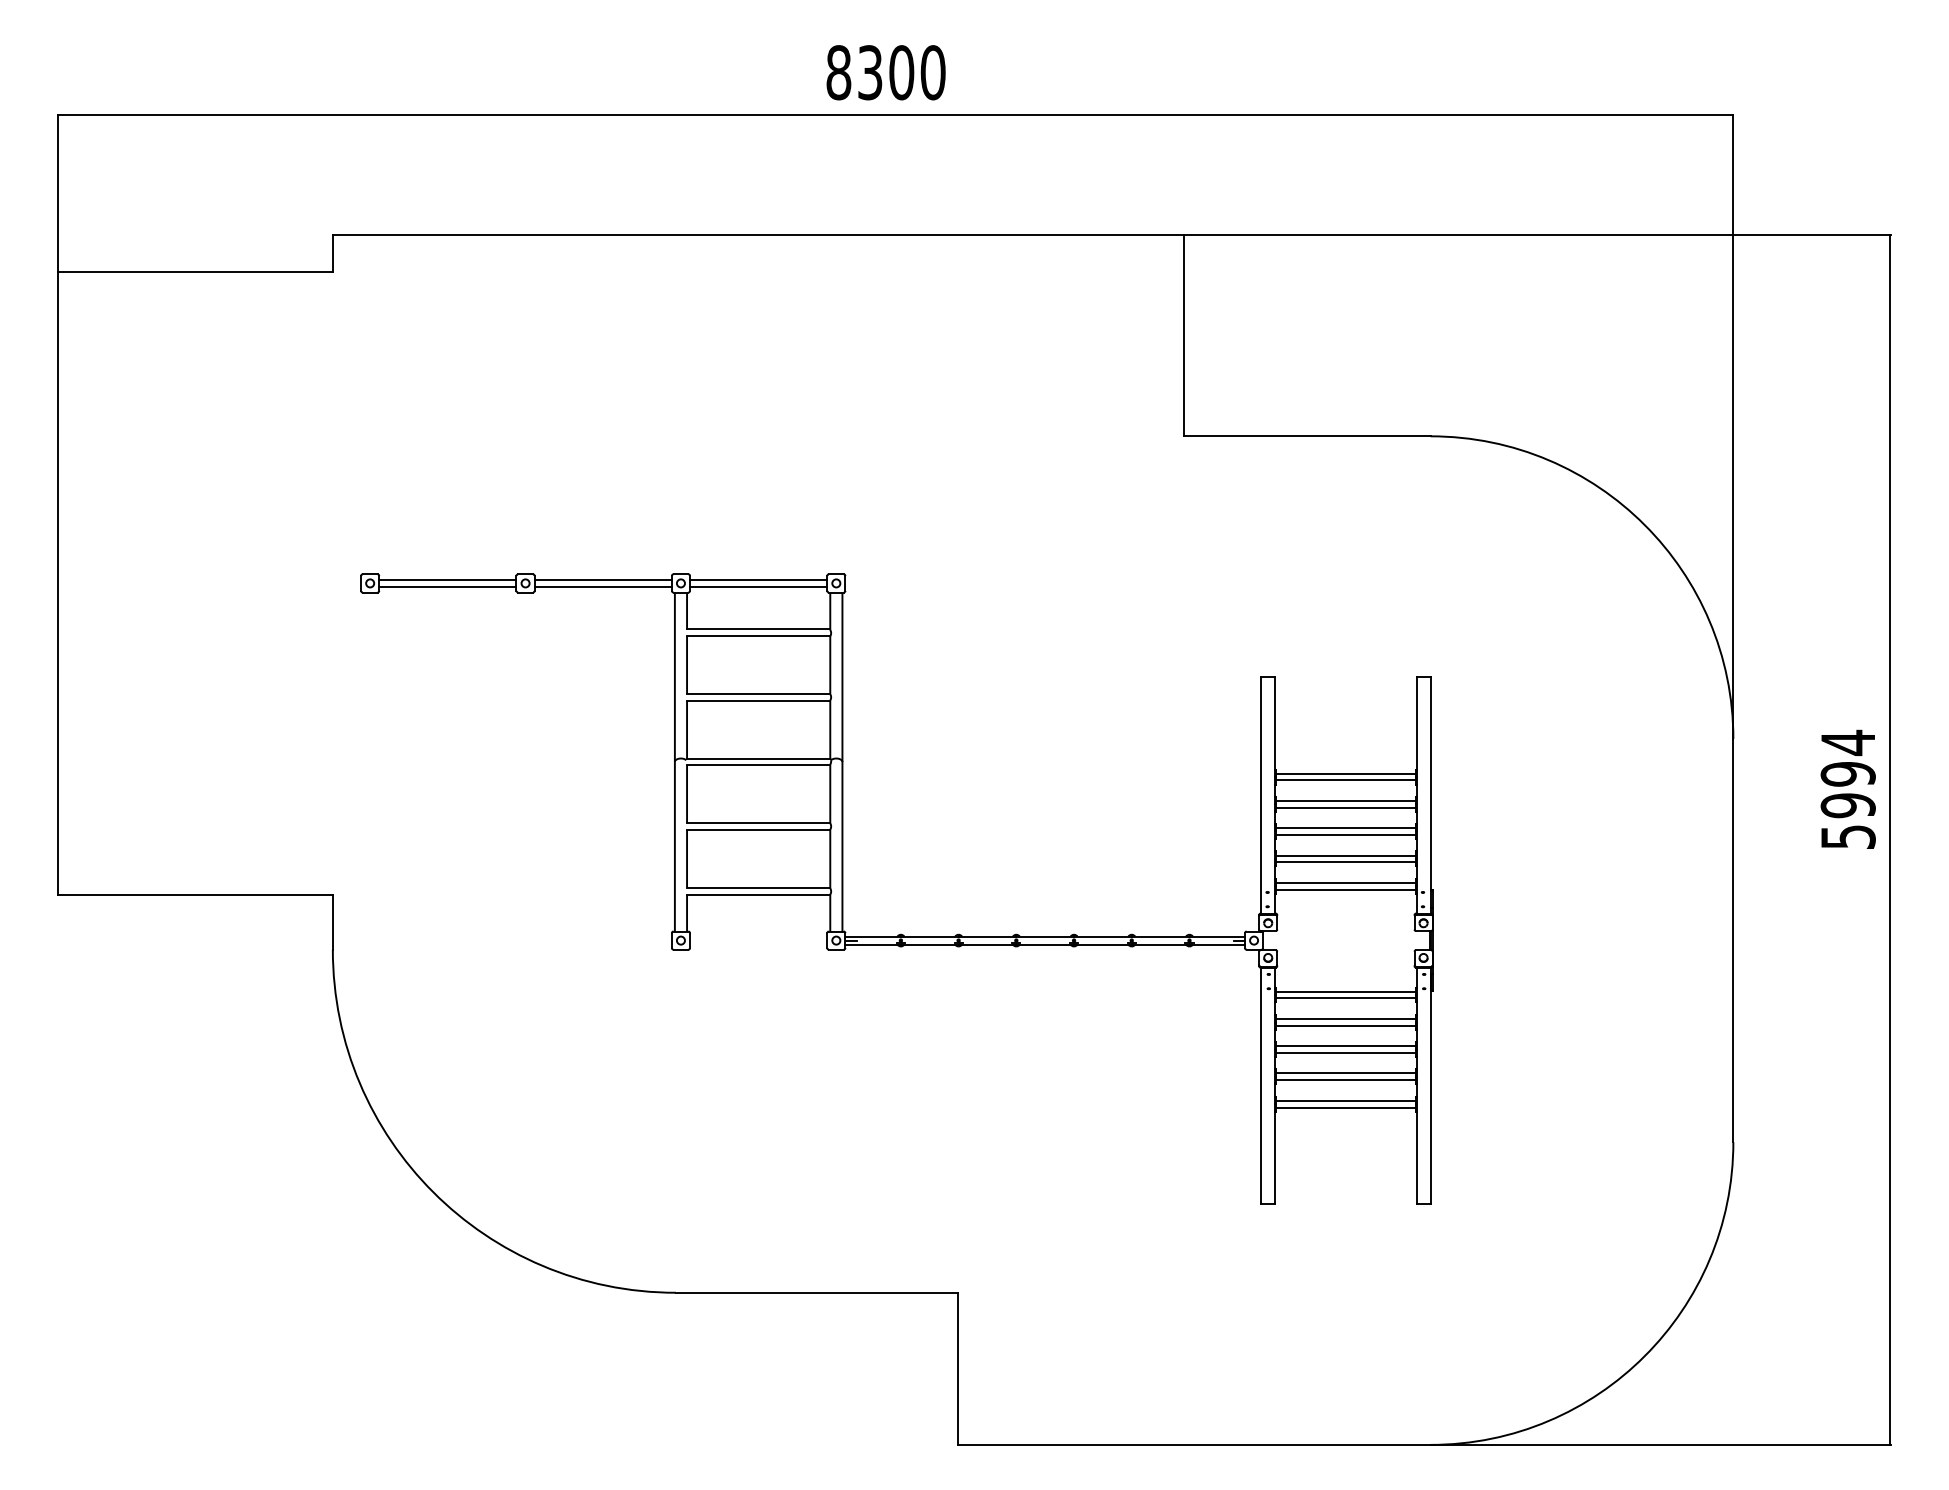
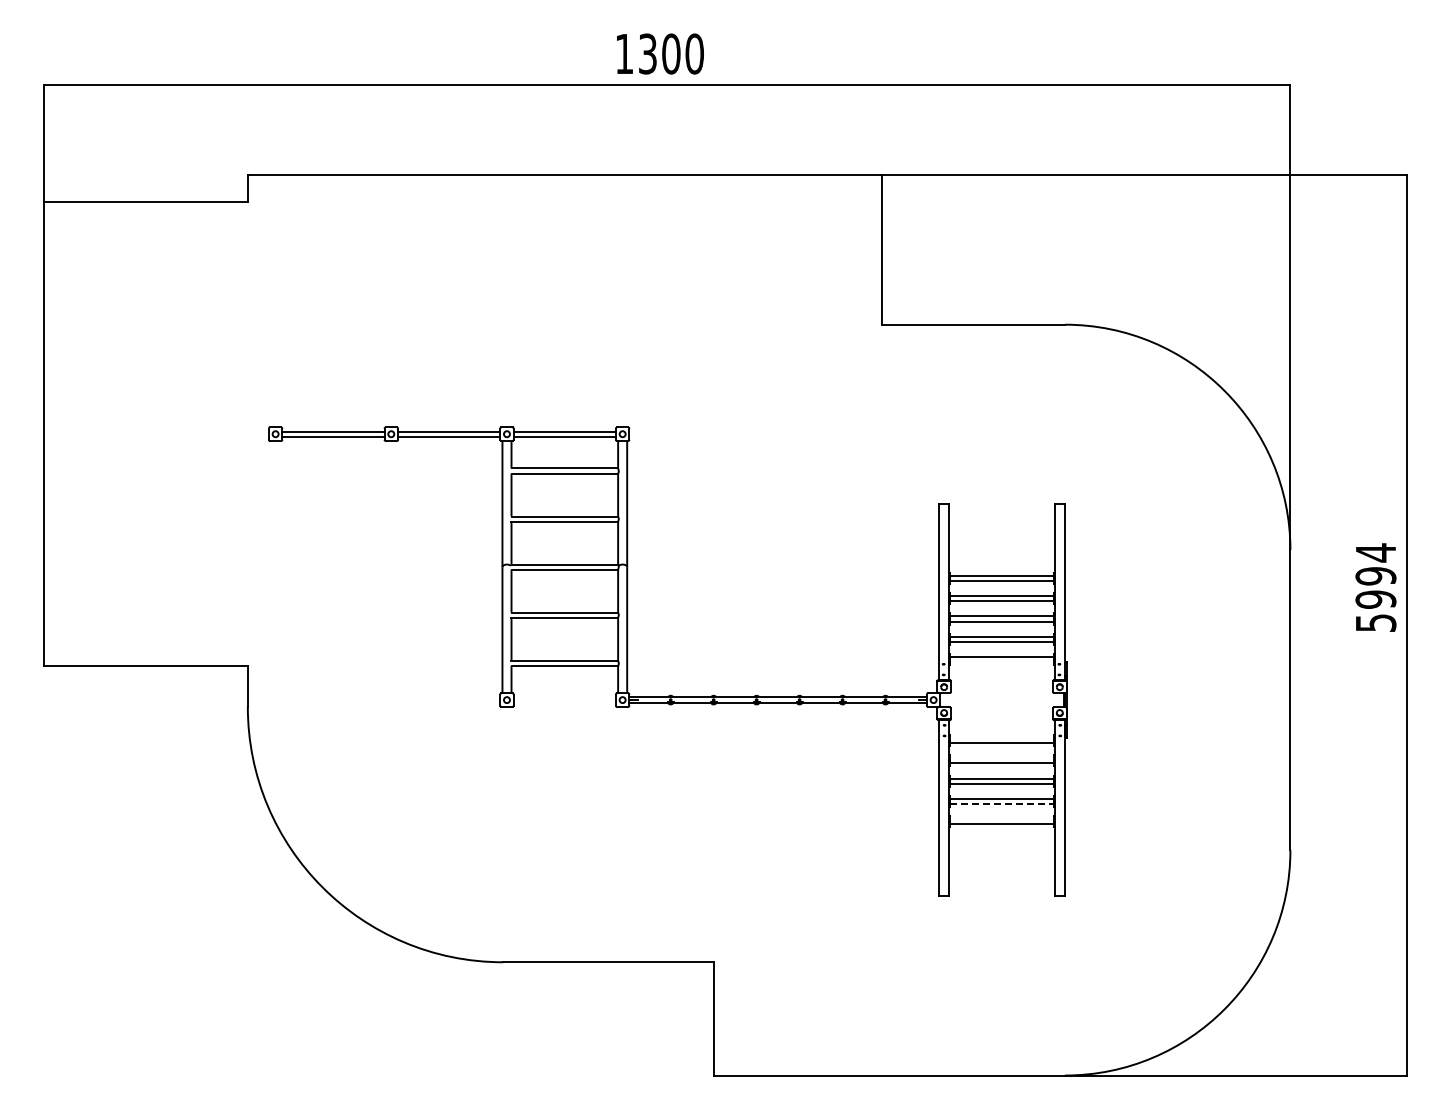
text: (838, 72) -> (624, 53), 8300 -> 1300
line: (1345, 890) -> (1001, 662), removed
line: (1345, 992) -> (1001, 738), removed
line: (1345, 1019) -> (1001, 758), removed
line: (1345, 1080) -> (1001, 804), solid -> dashed
line: (1345, 1100) -> (1001, 819), removed

